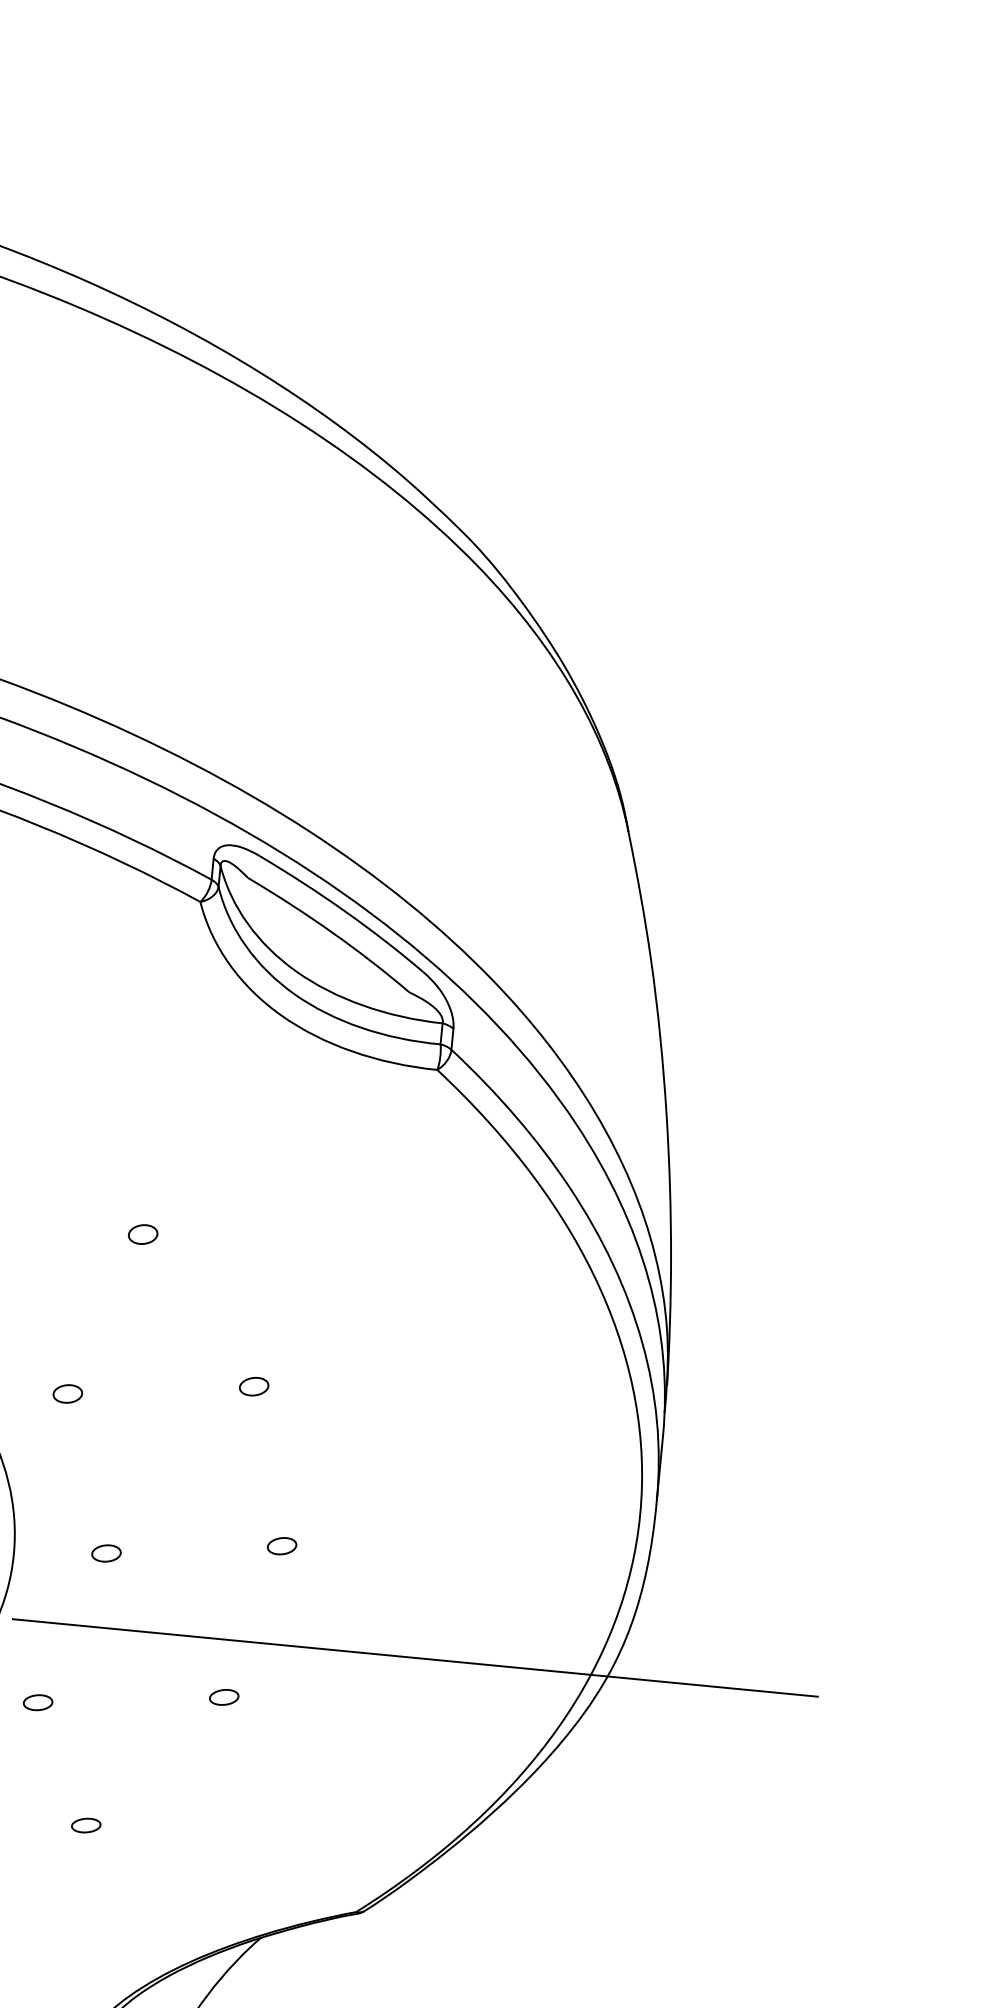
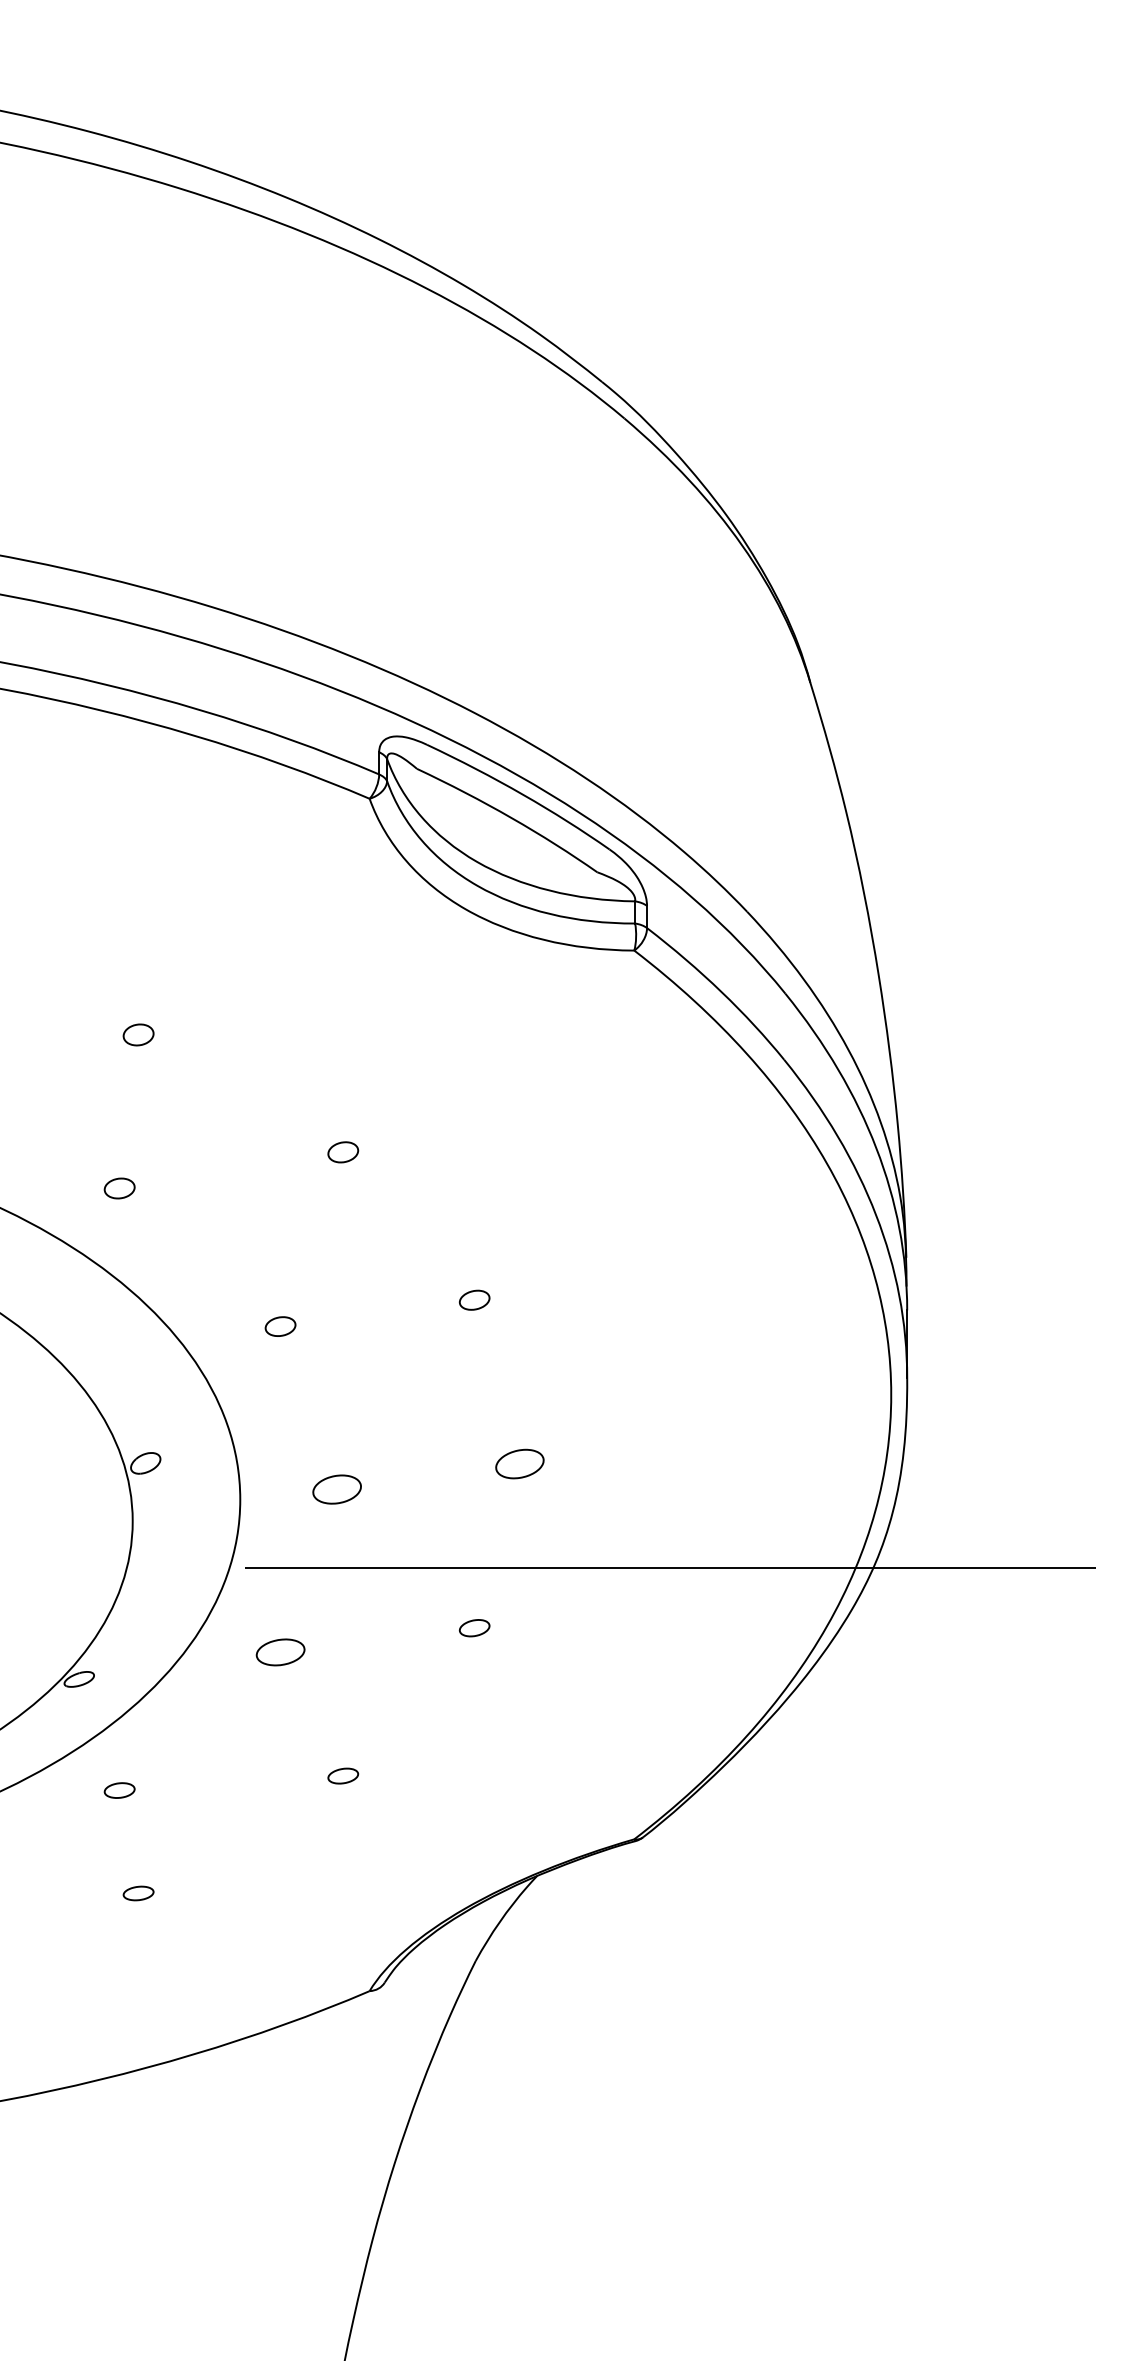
part: (281, 1546) -> (519, 1464), size x1.6
part: (105, 1553) -> (336, 1489), size x1.6
part: (38, 1702) -> (280, 1652), size x1.6

